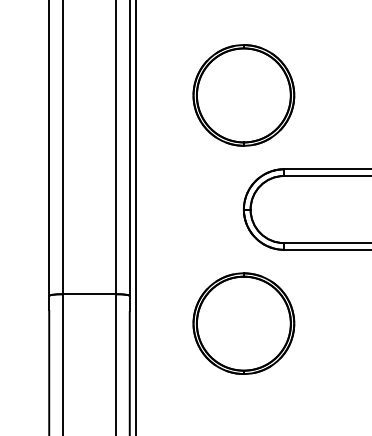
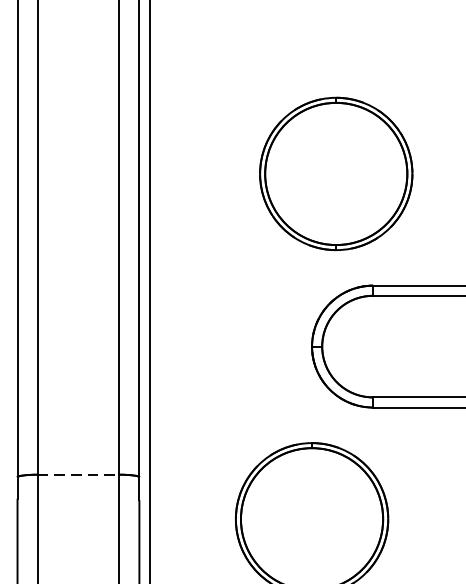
part: (243, 95) -> (335, 174), moved
line: (89, 294) -> (78, 475), solid -> dashed

